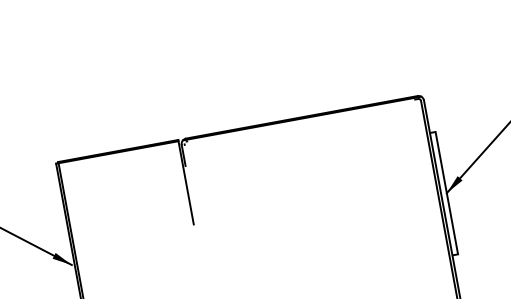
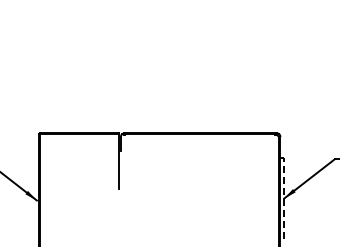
line: (447, 194) -> (284, 199), solid -> dashed

